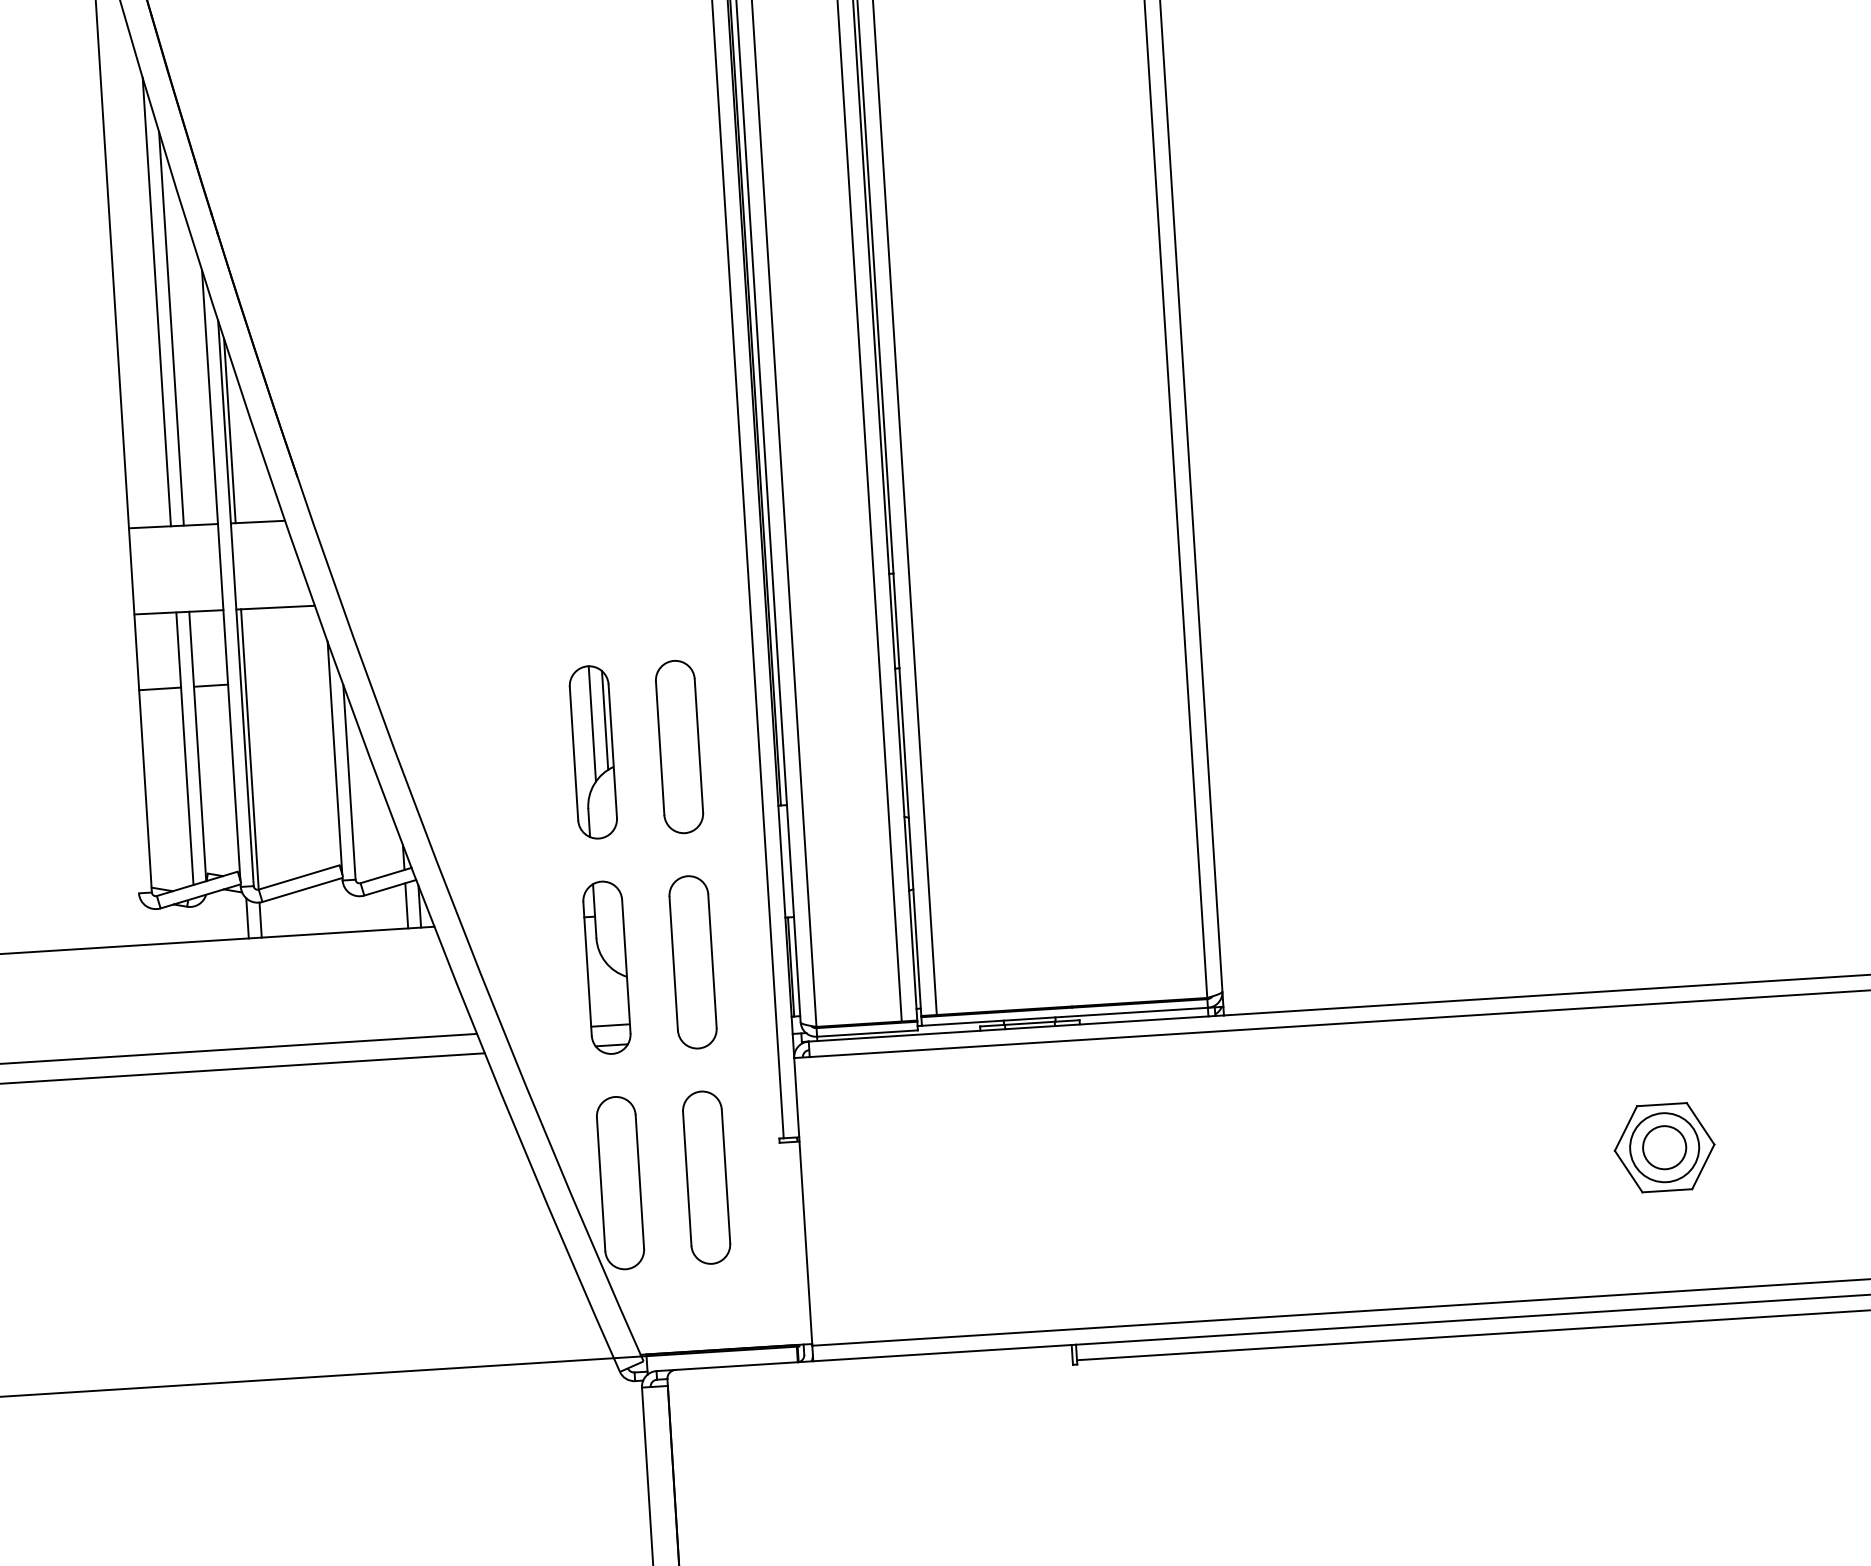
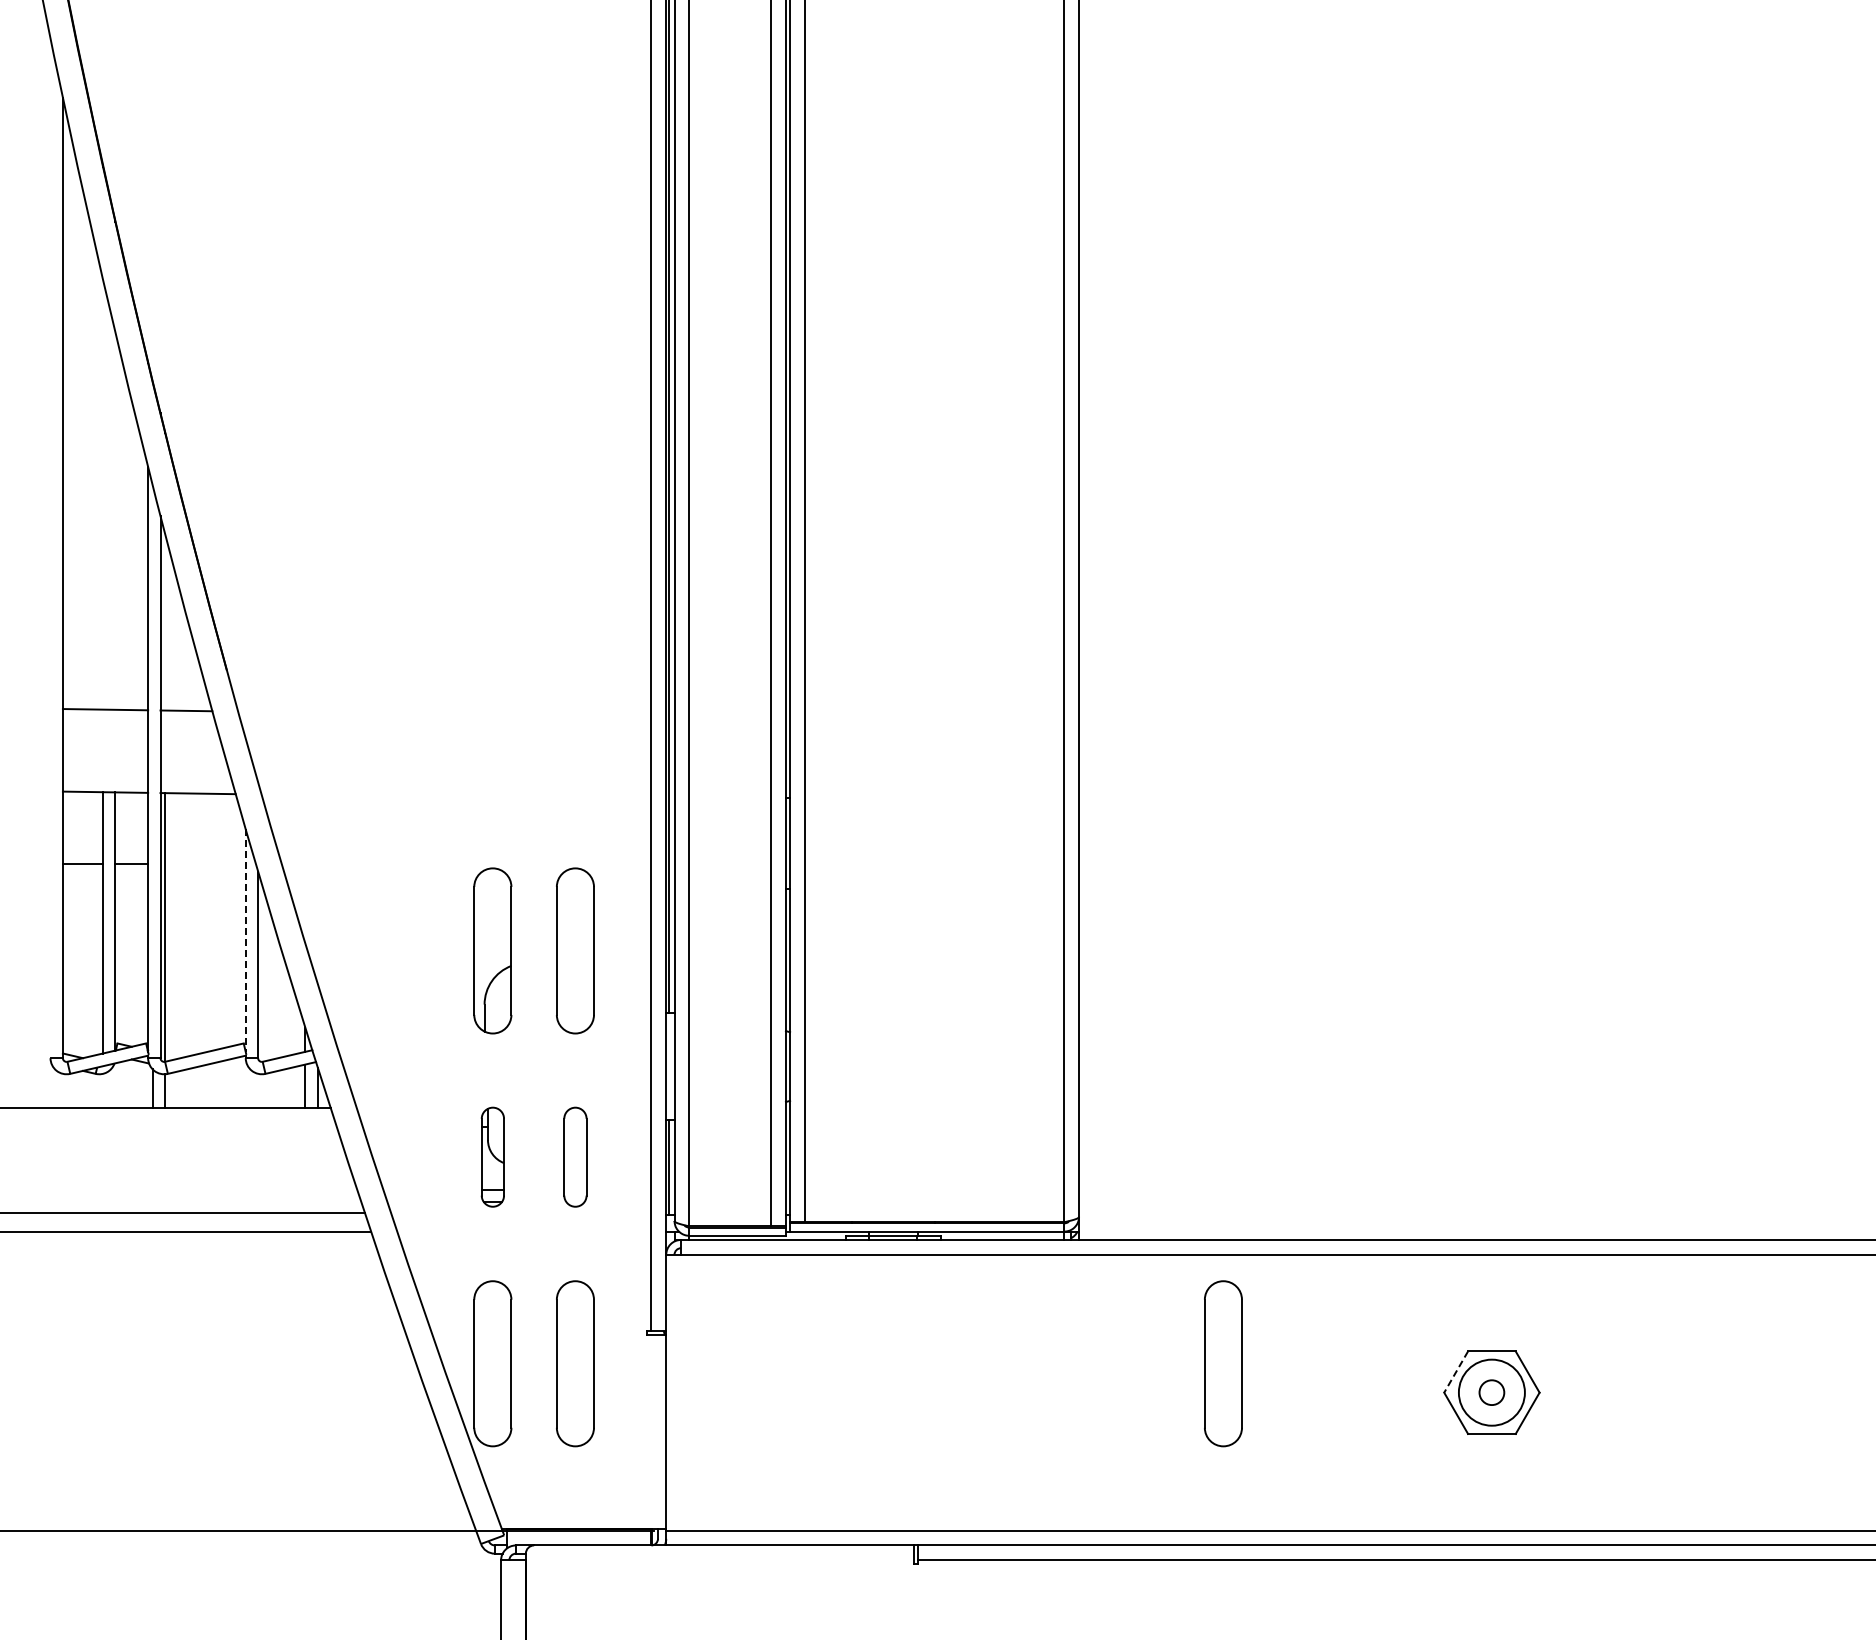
line: (157, 301) -> (103, 494), removed
line: (171, 328) -> (115, 520), removed
line: (230, 430) -> (165, 621), removed
line: (604, 719) -> (505, 920), removed
line: (592, 723) -> (493, 923), removed
line: (334, 758) -> (245, 941), solid -> dashed
part: (693, 961) -> (575, 1156), size x0.6
part: (606, 966) -> (492, 1156), size x0.6
line: (1626, 1128) -> (1456, 1372), solid -> dashed
part: (1382, 1134) -> (1223, 1363), added
circle: (1664, 1147) -> (1491, 1392), size x0.6

